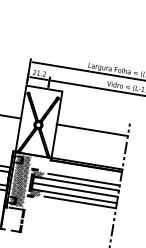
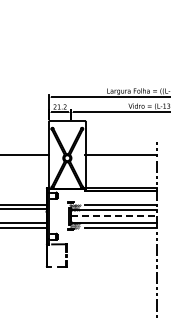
hatch: (19, 180) -> (57, 215), removed
line: (75, 190) -> (114, 216), solid -> dashed

